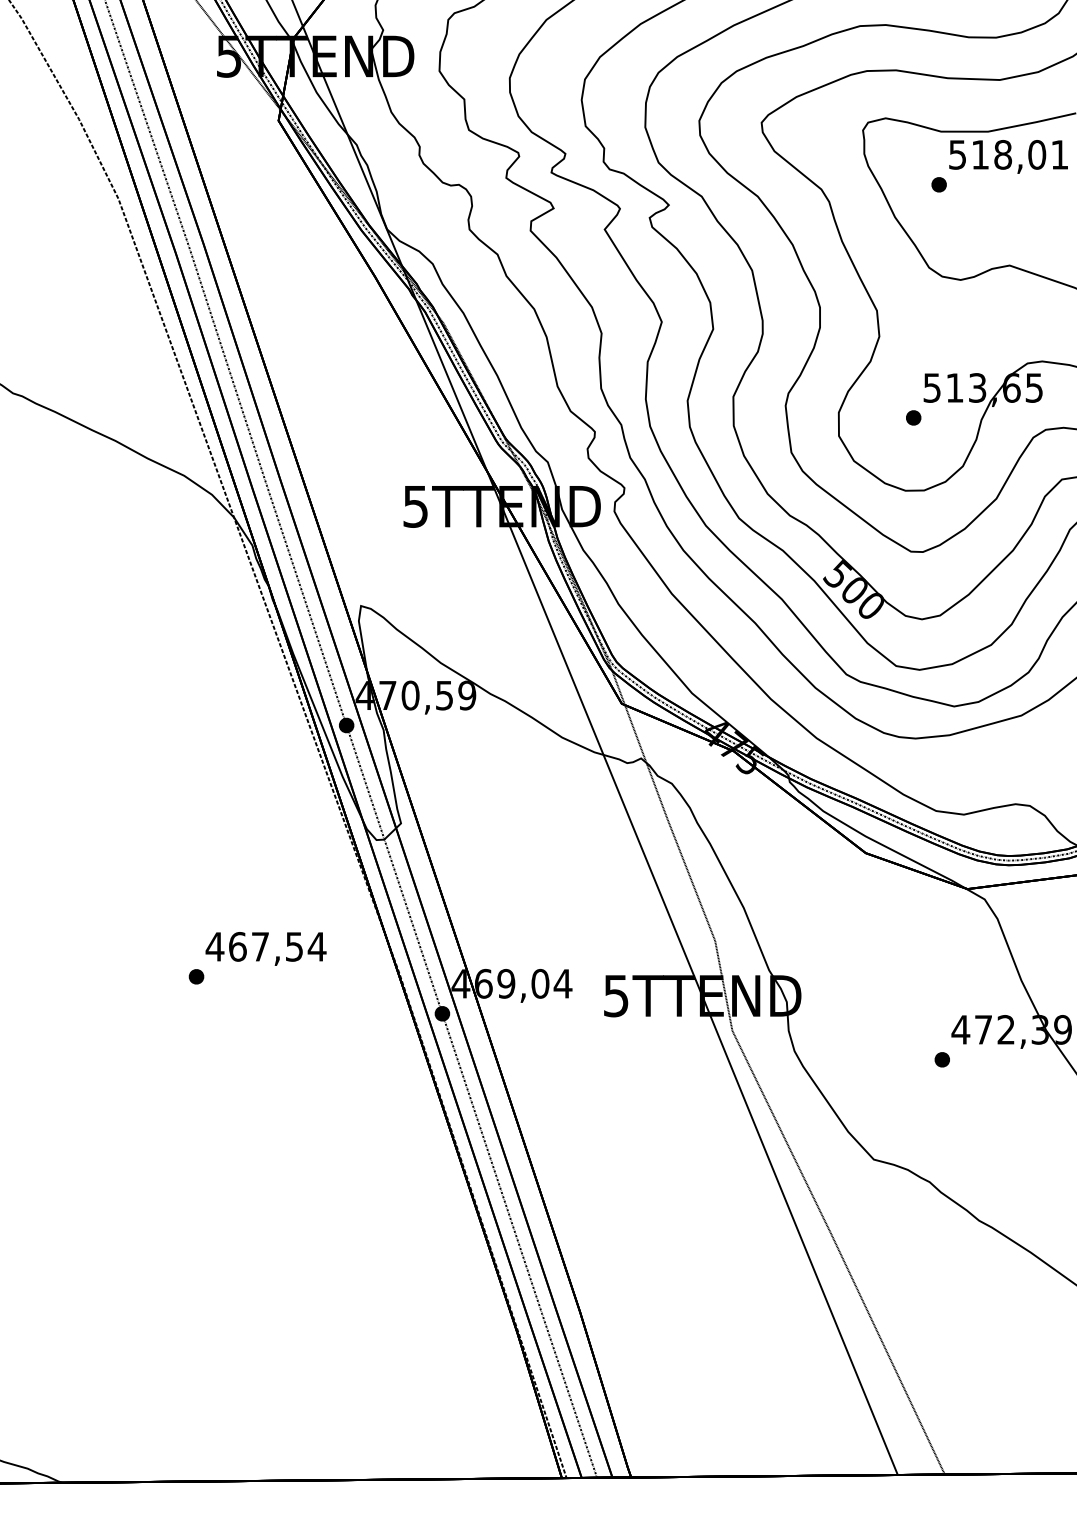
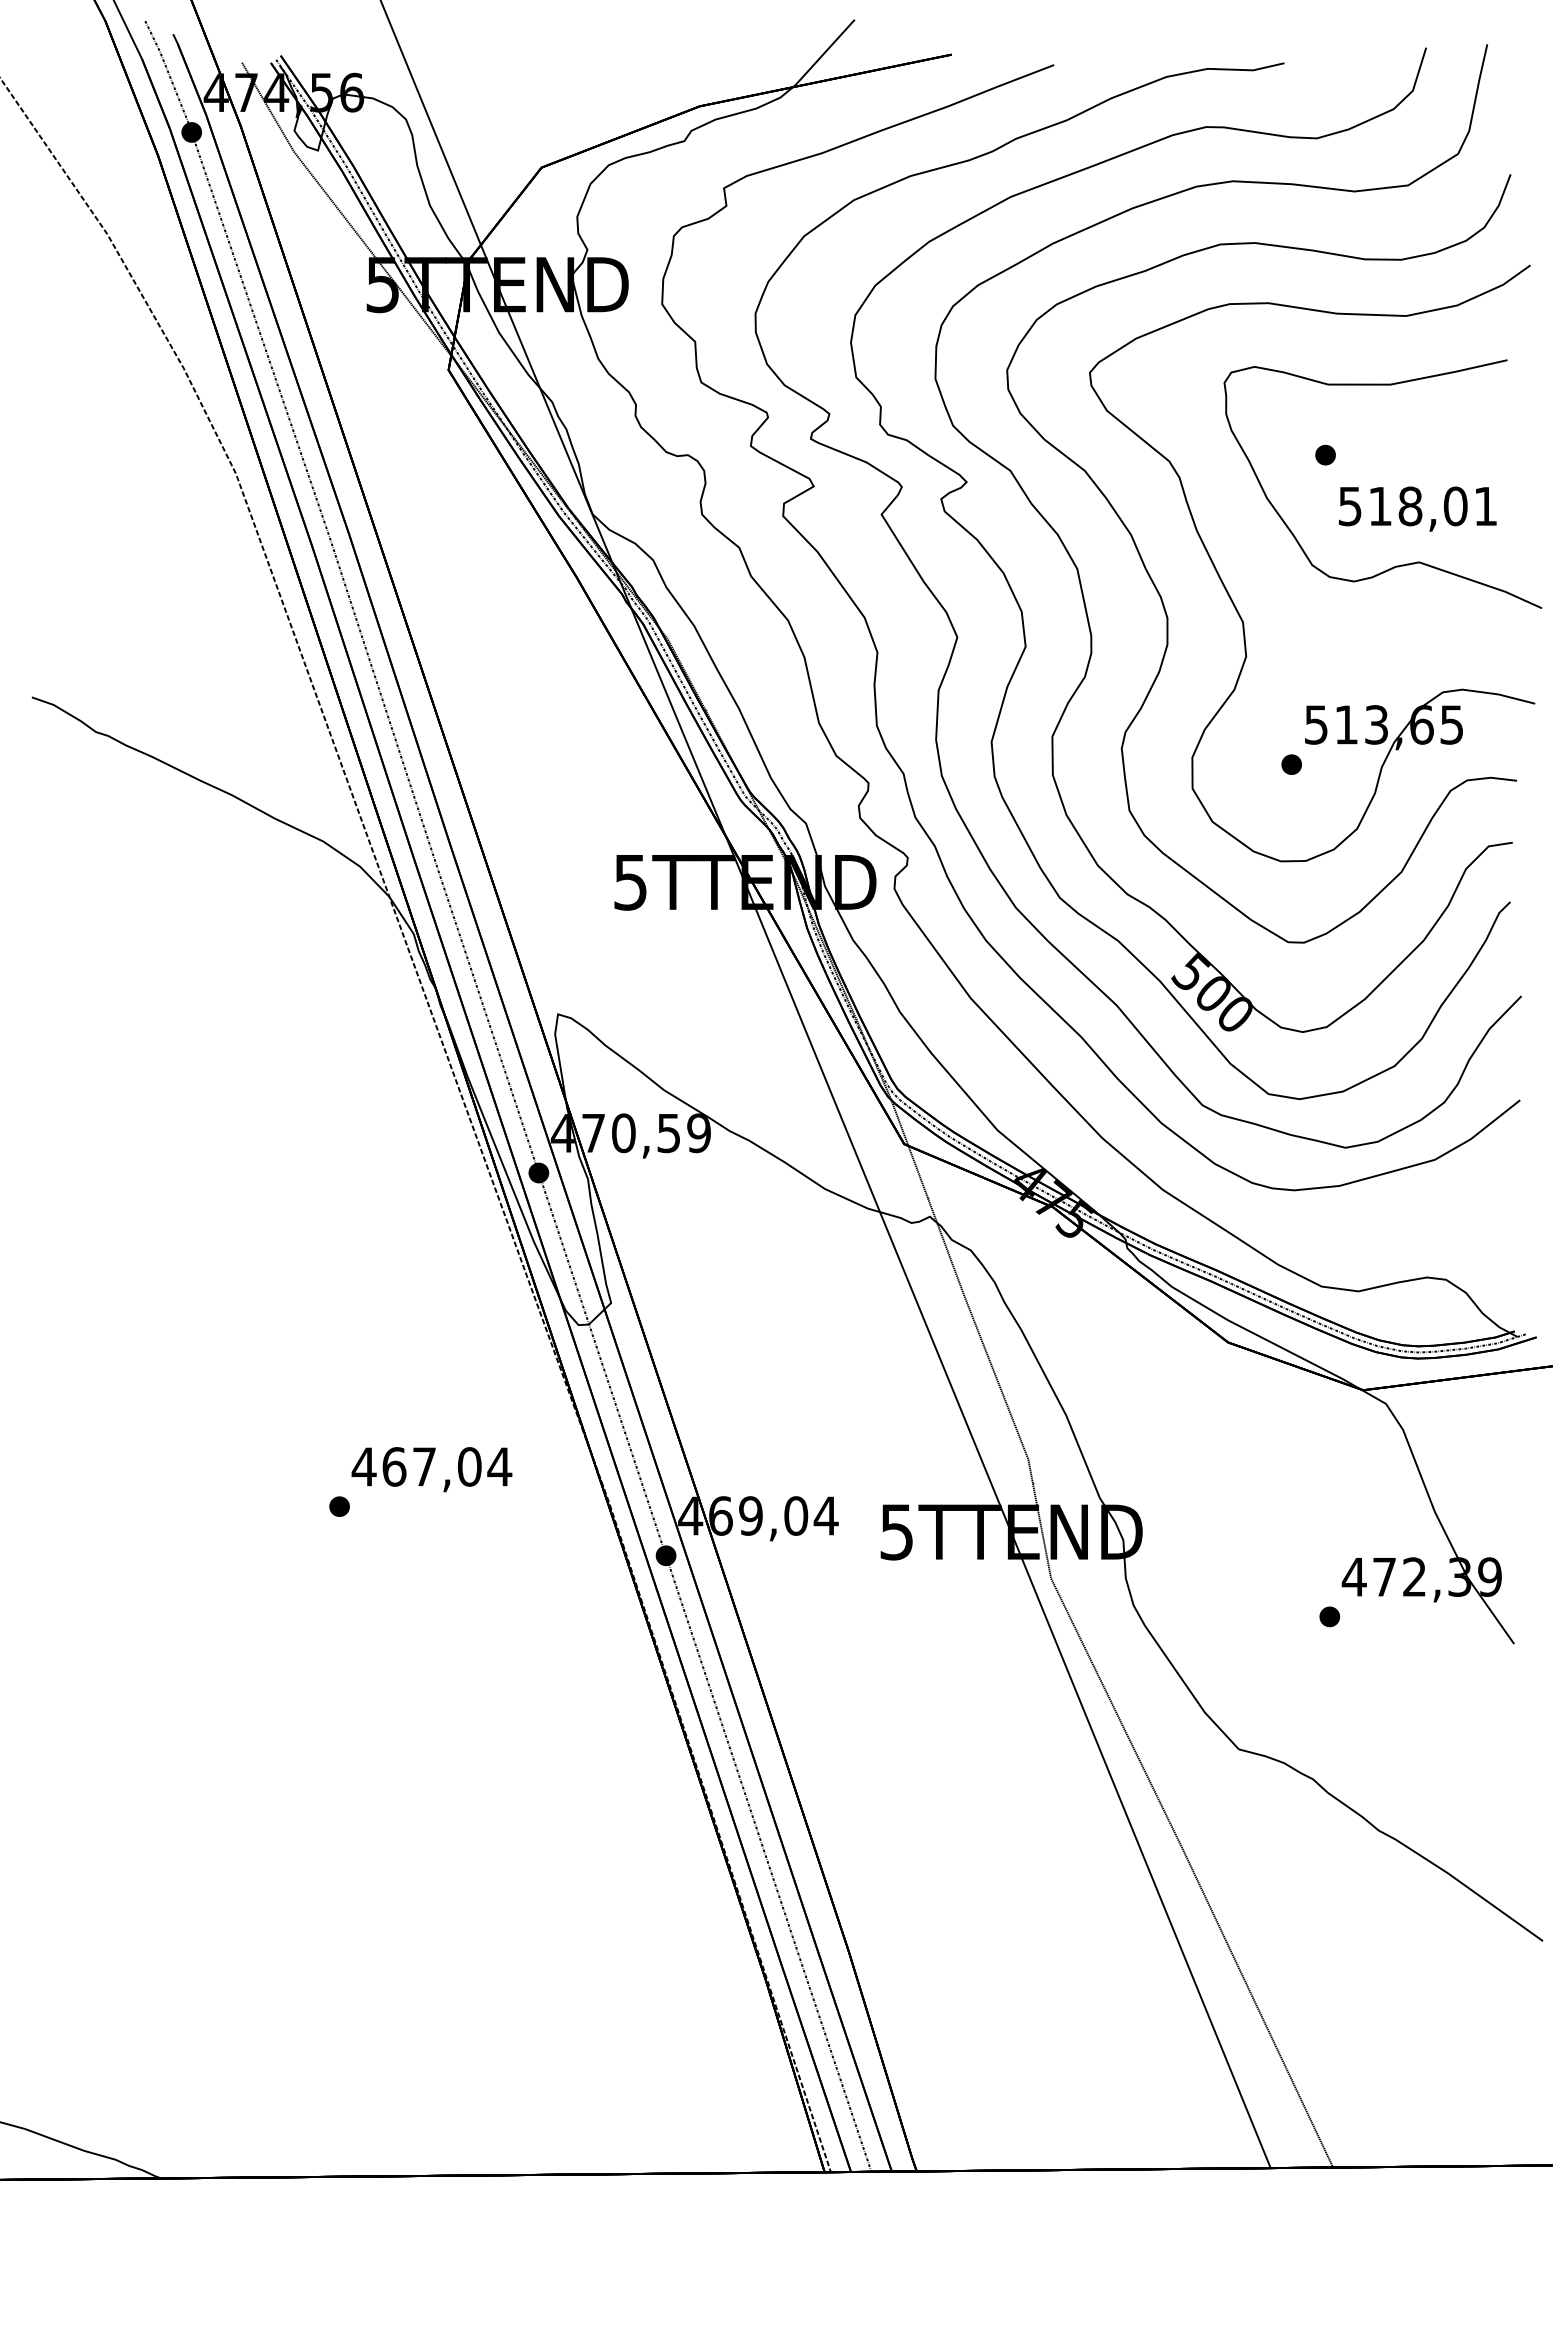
text: (1008, 156) -> (1417, 508), moved
text: (294, 946) -> (469, 1466), 467,54 -> 467,04

